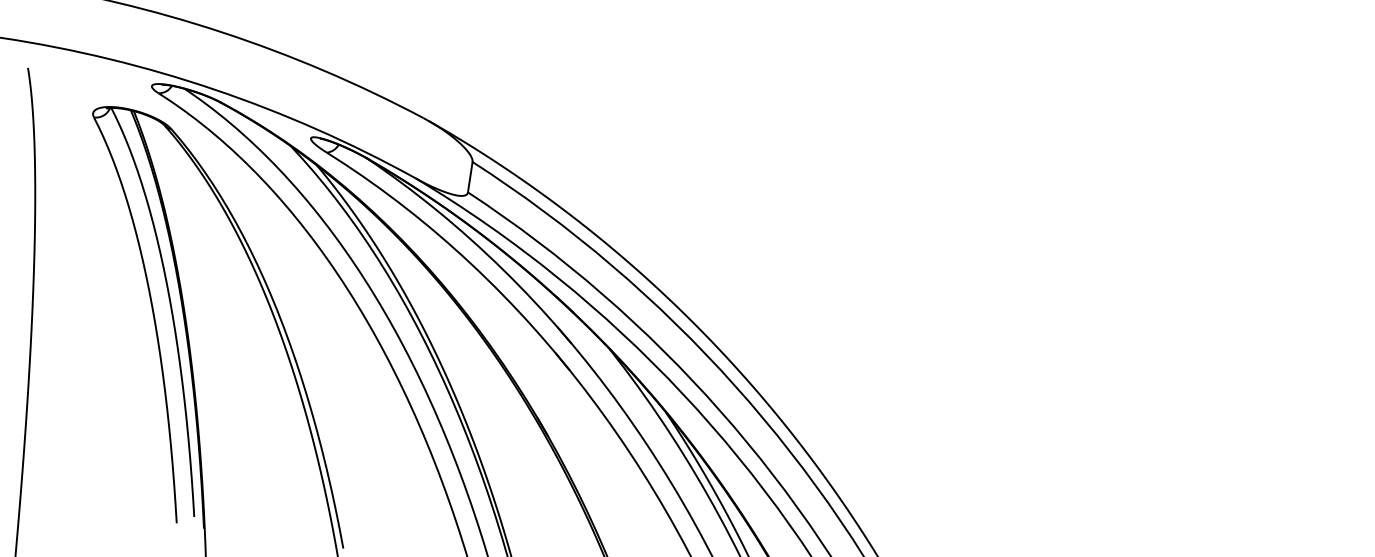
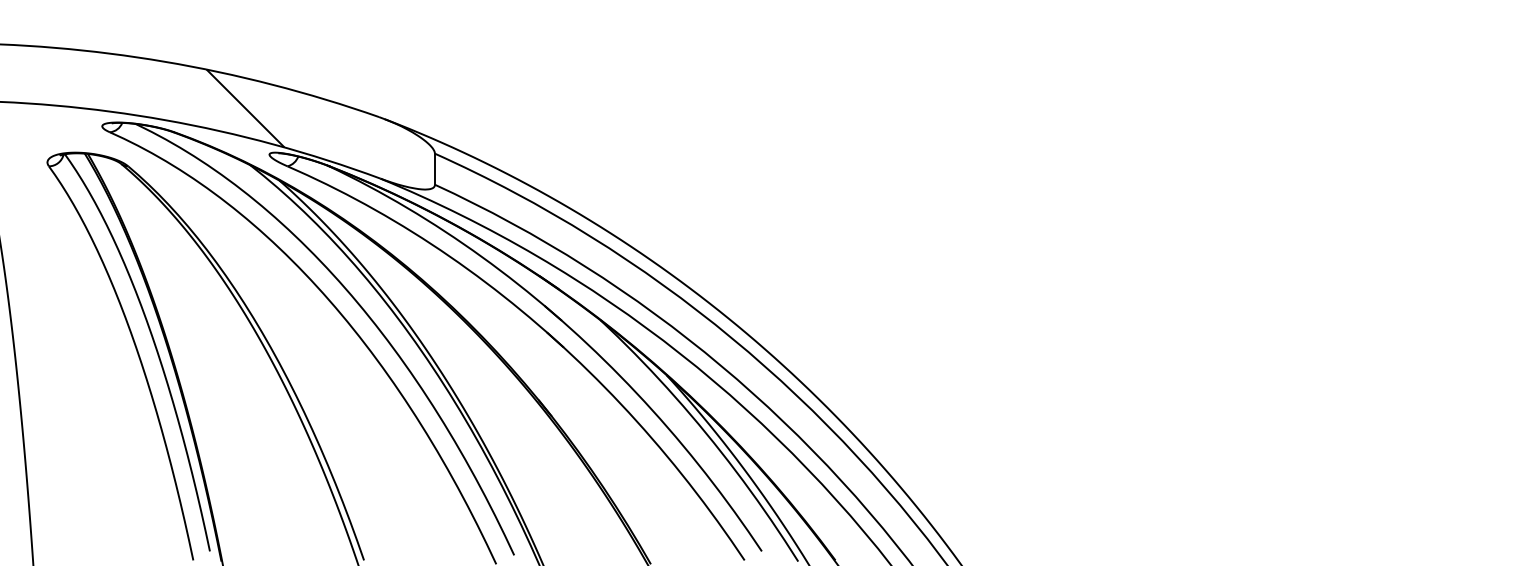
hatch: (294, 89) -> (245, 108), added

